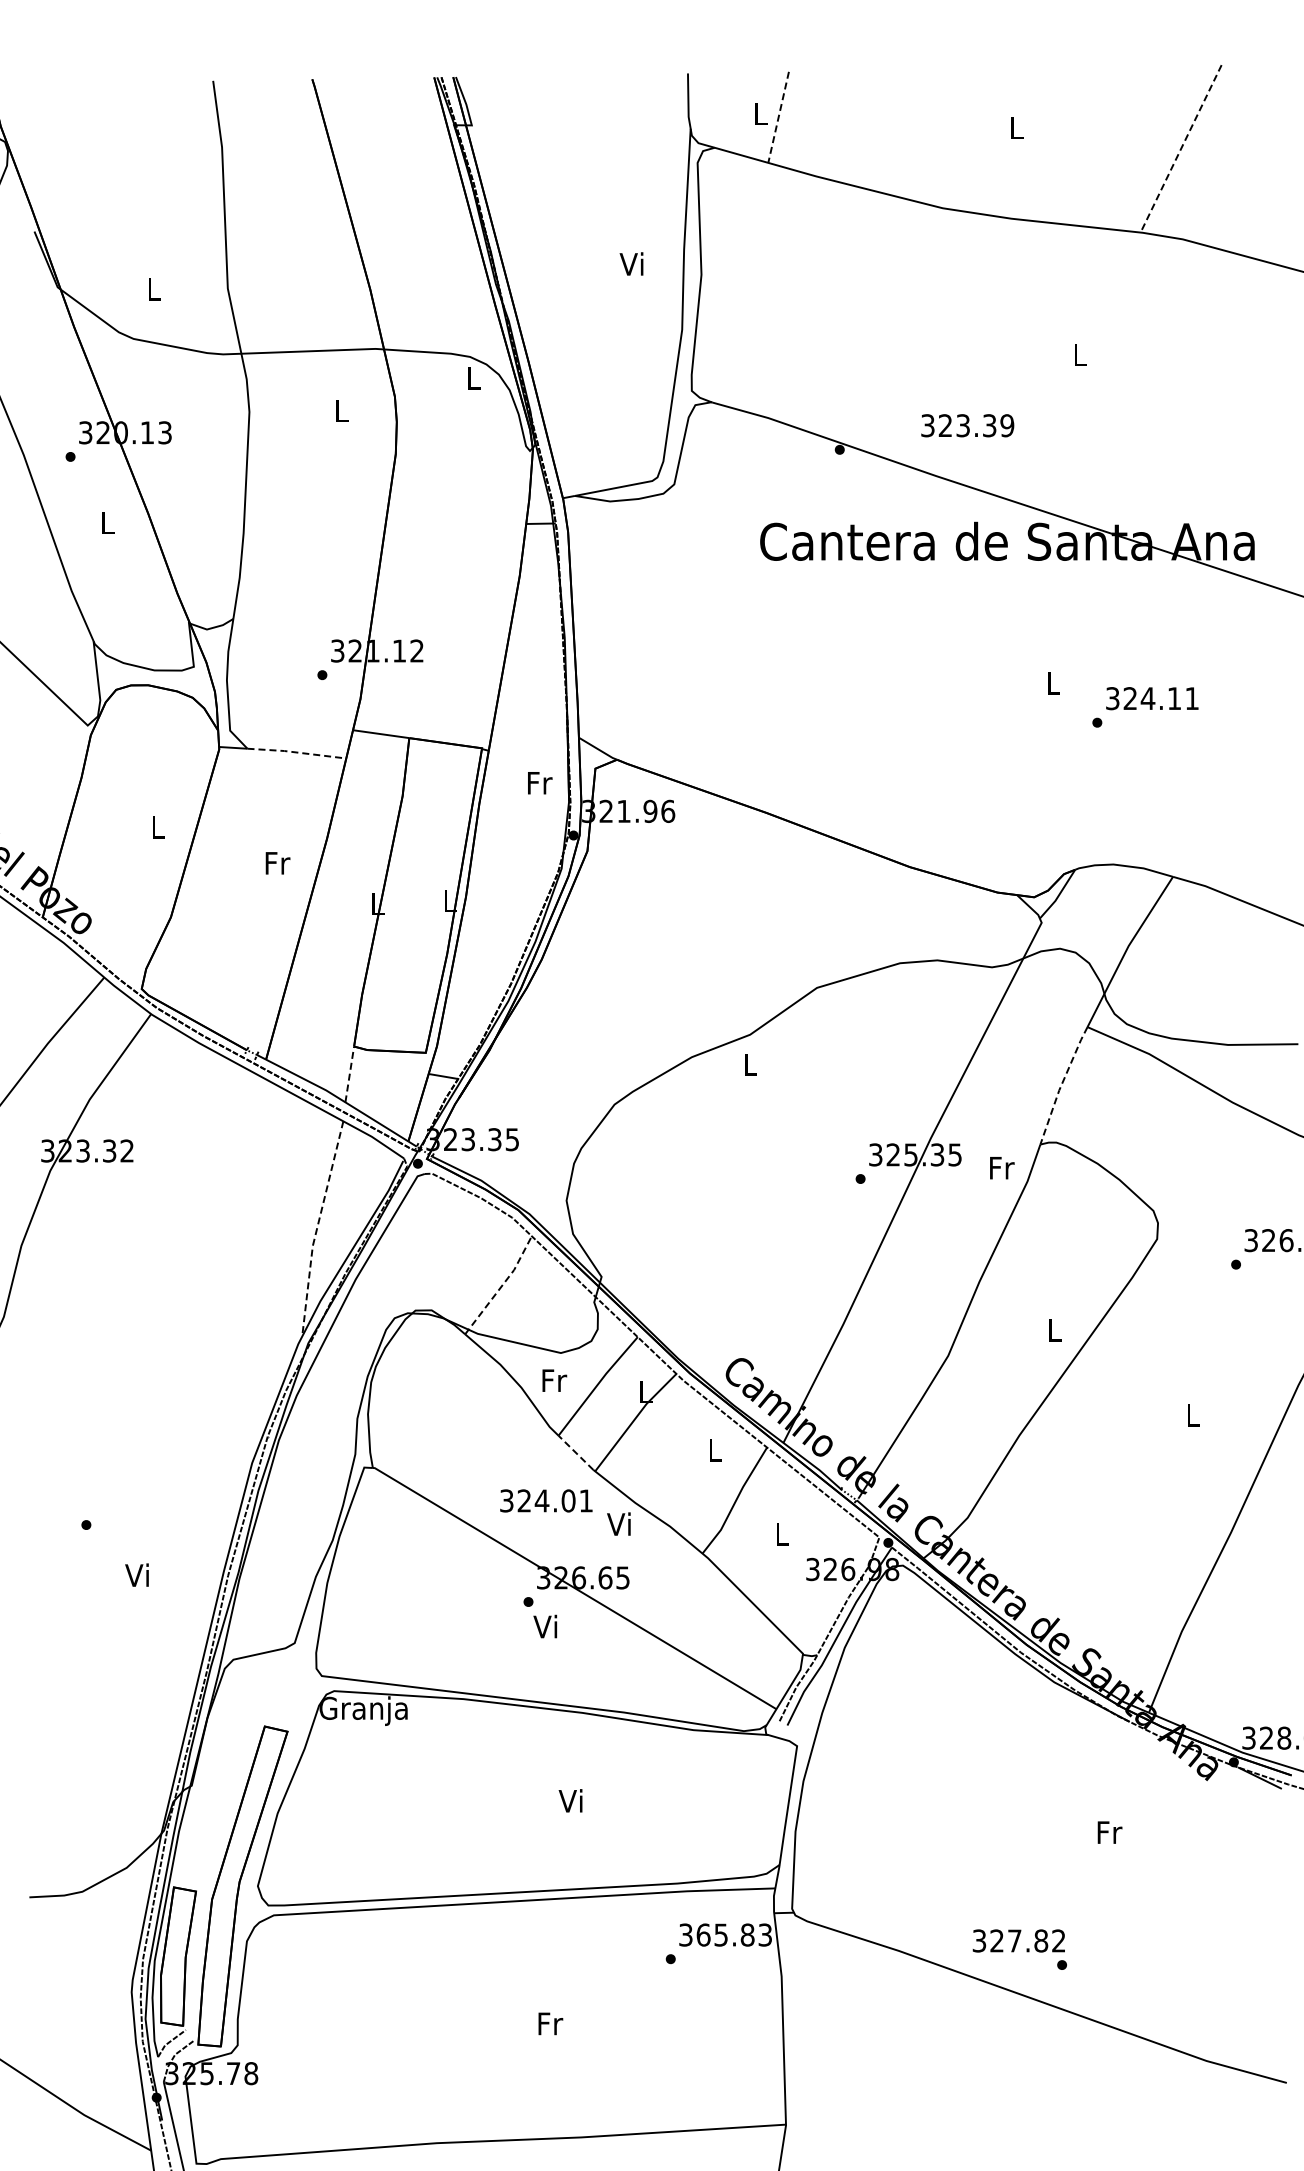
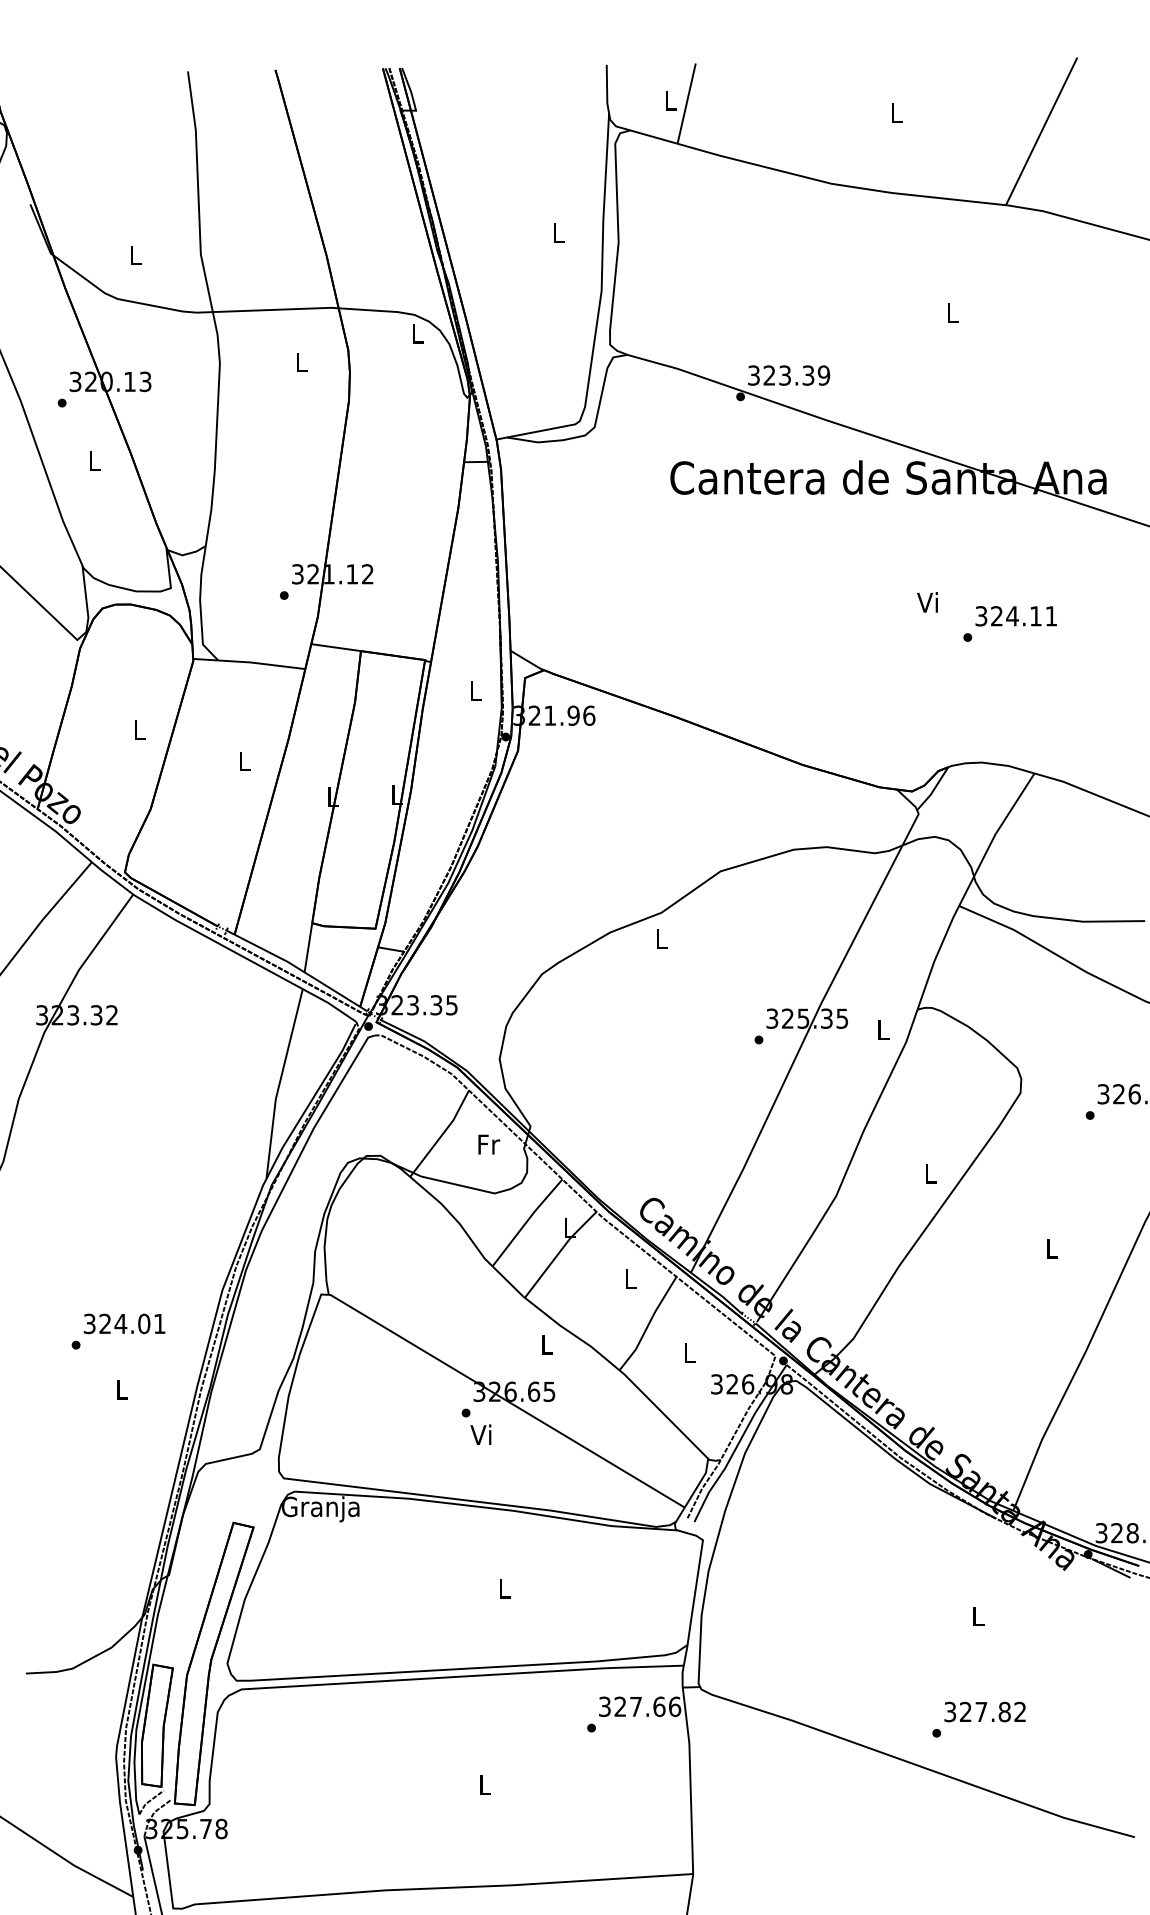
line: (778, 117) -> (686, 103), dashed -> solid
line: (1181, 148) -> (1042, 131), dashed -> solid
text: (631, 263) -> (556, 232), Vi -> L
text: (967, 425) -> (788, 375), moved
text: (1051, 682) -> (927, 602), L -> Vi
line: (297, 752) -> (262, 663), dashed -> solid
text: (540, 783) -> (476, 691), Fr -> L
text: (277, 863) -> (244, 761), Fr -> L
line: (349, 1073) -> (308, 946), dashed -> solid
line: (1061, 1084) -> (936, 956), dashed -> solid
text: (1002, 1167) -> (884, 1029), Fr -> L
line: (317, 1228) -> (279, 1083), dashed -> solid
line: (502, 1285) -> (443, 1133), dashed -> solid
text: (554, 1380) -> (489, 1144), moved
line: (575, 1452) -> (507, 1281), dashed -> solid
text: (546, 1500) -> (124, 1323), moved
text: (618, 1523) -> (545, 1343), Vi -> L
text: (136, 1574) -> (120, 1388), Vi -> L
text: (570, 1800) -> (503, 1588), Vi -> L
text: (1109, 1832) -> (978, 1616), Fr -> L
text: (734, 1934) -> (647, 1706), 365.83 -> 327.66
text: (1018, 1940) -> (984, 1711), moved
text: (550, 2023) -> (485, 1784), Fr -> L

